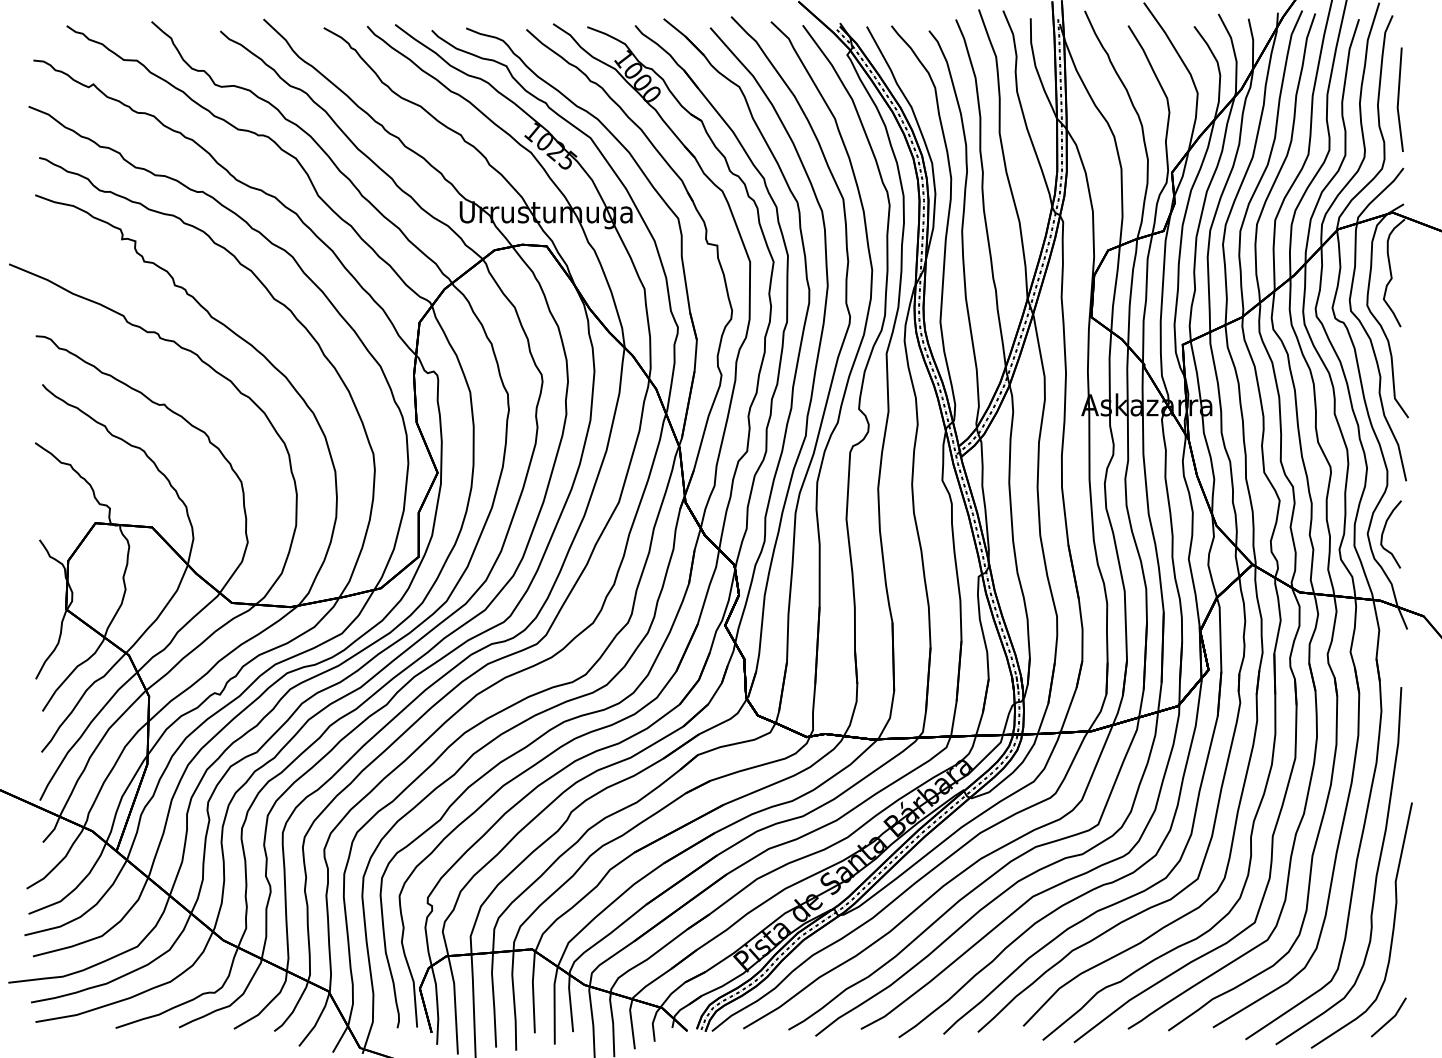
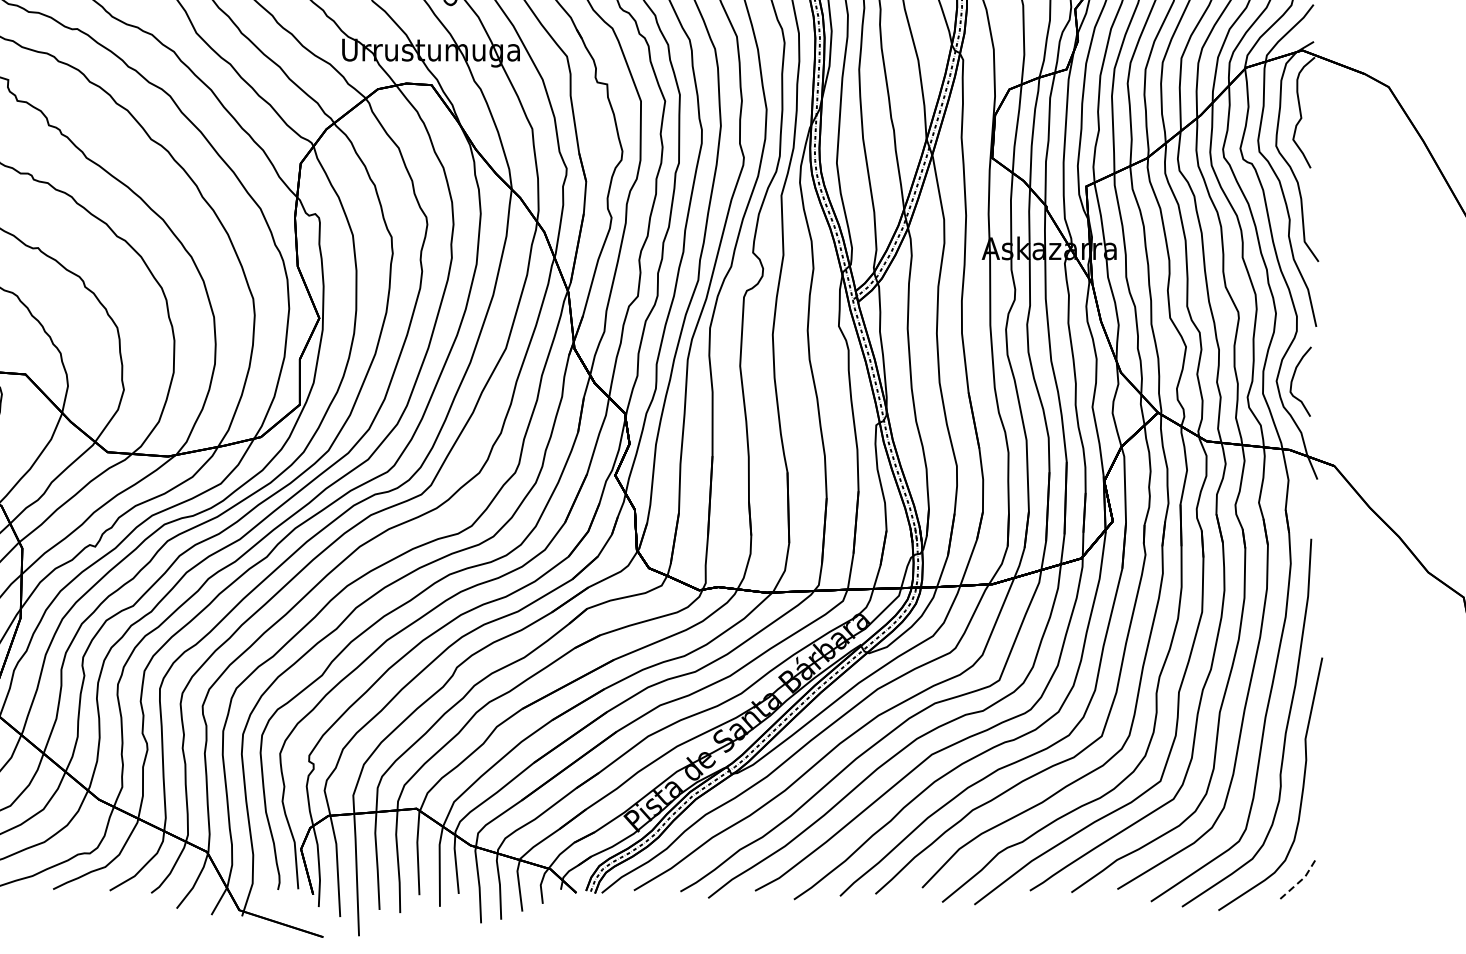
line: (1391, 1018) -> (1301, 879), solid -> dashed

